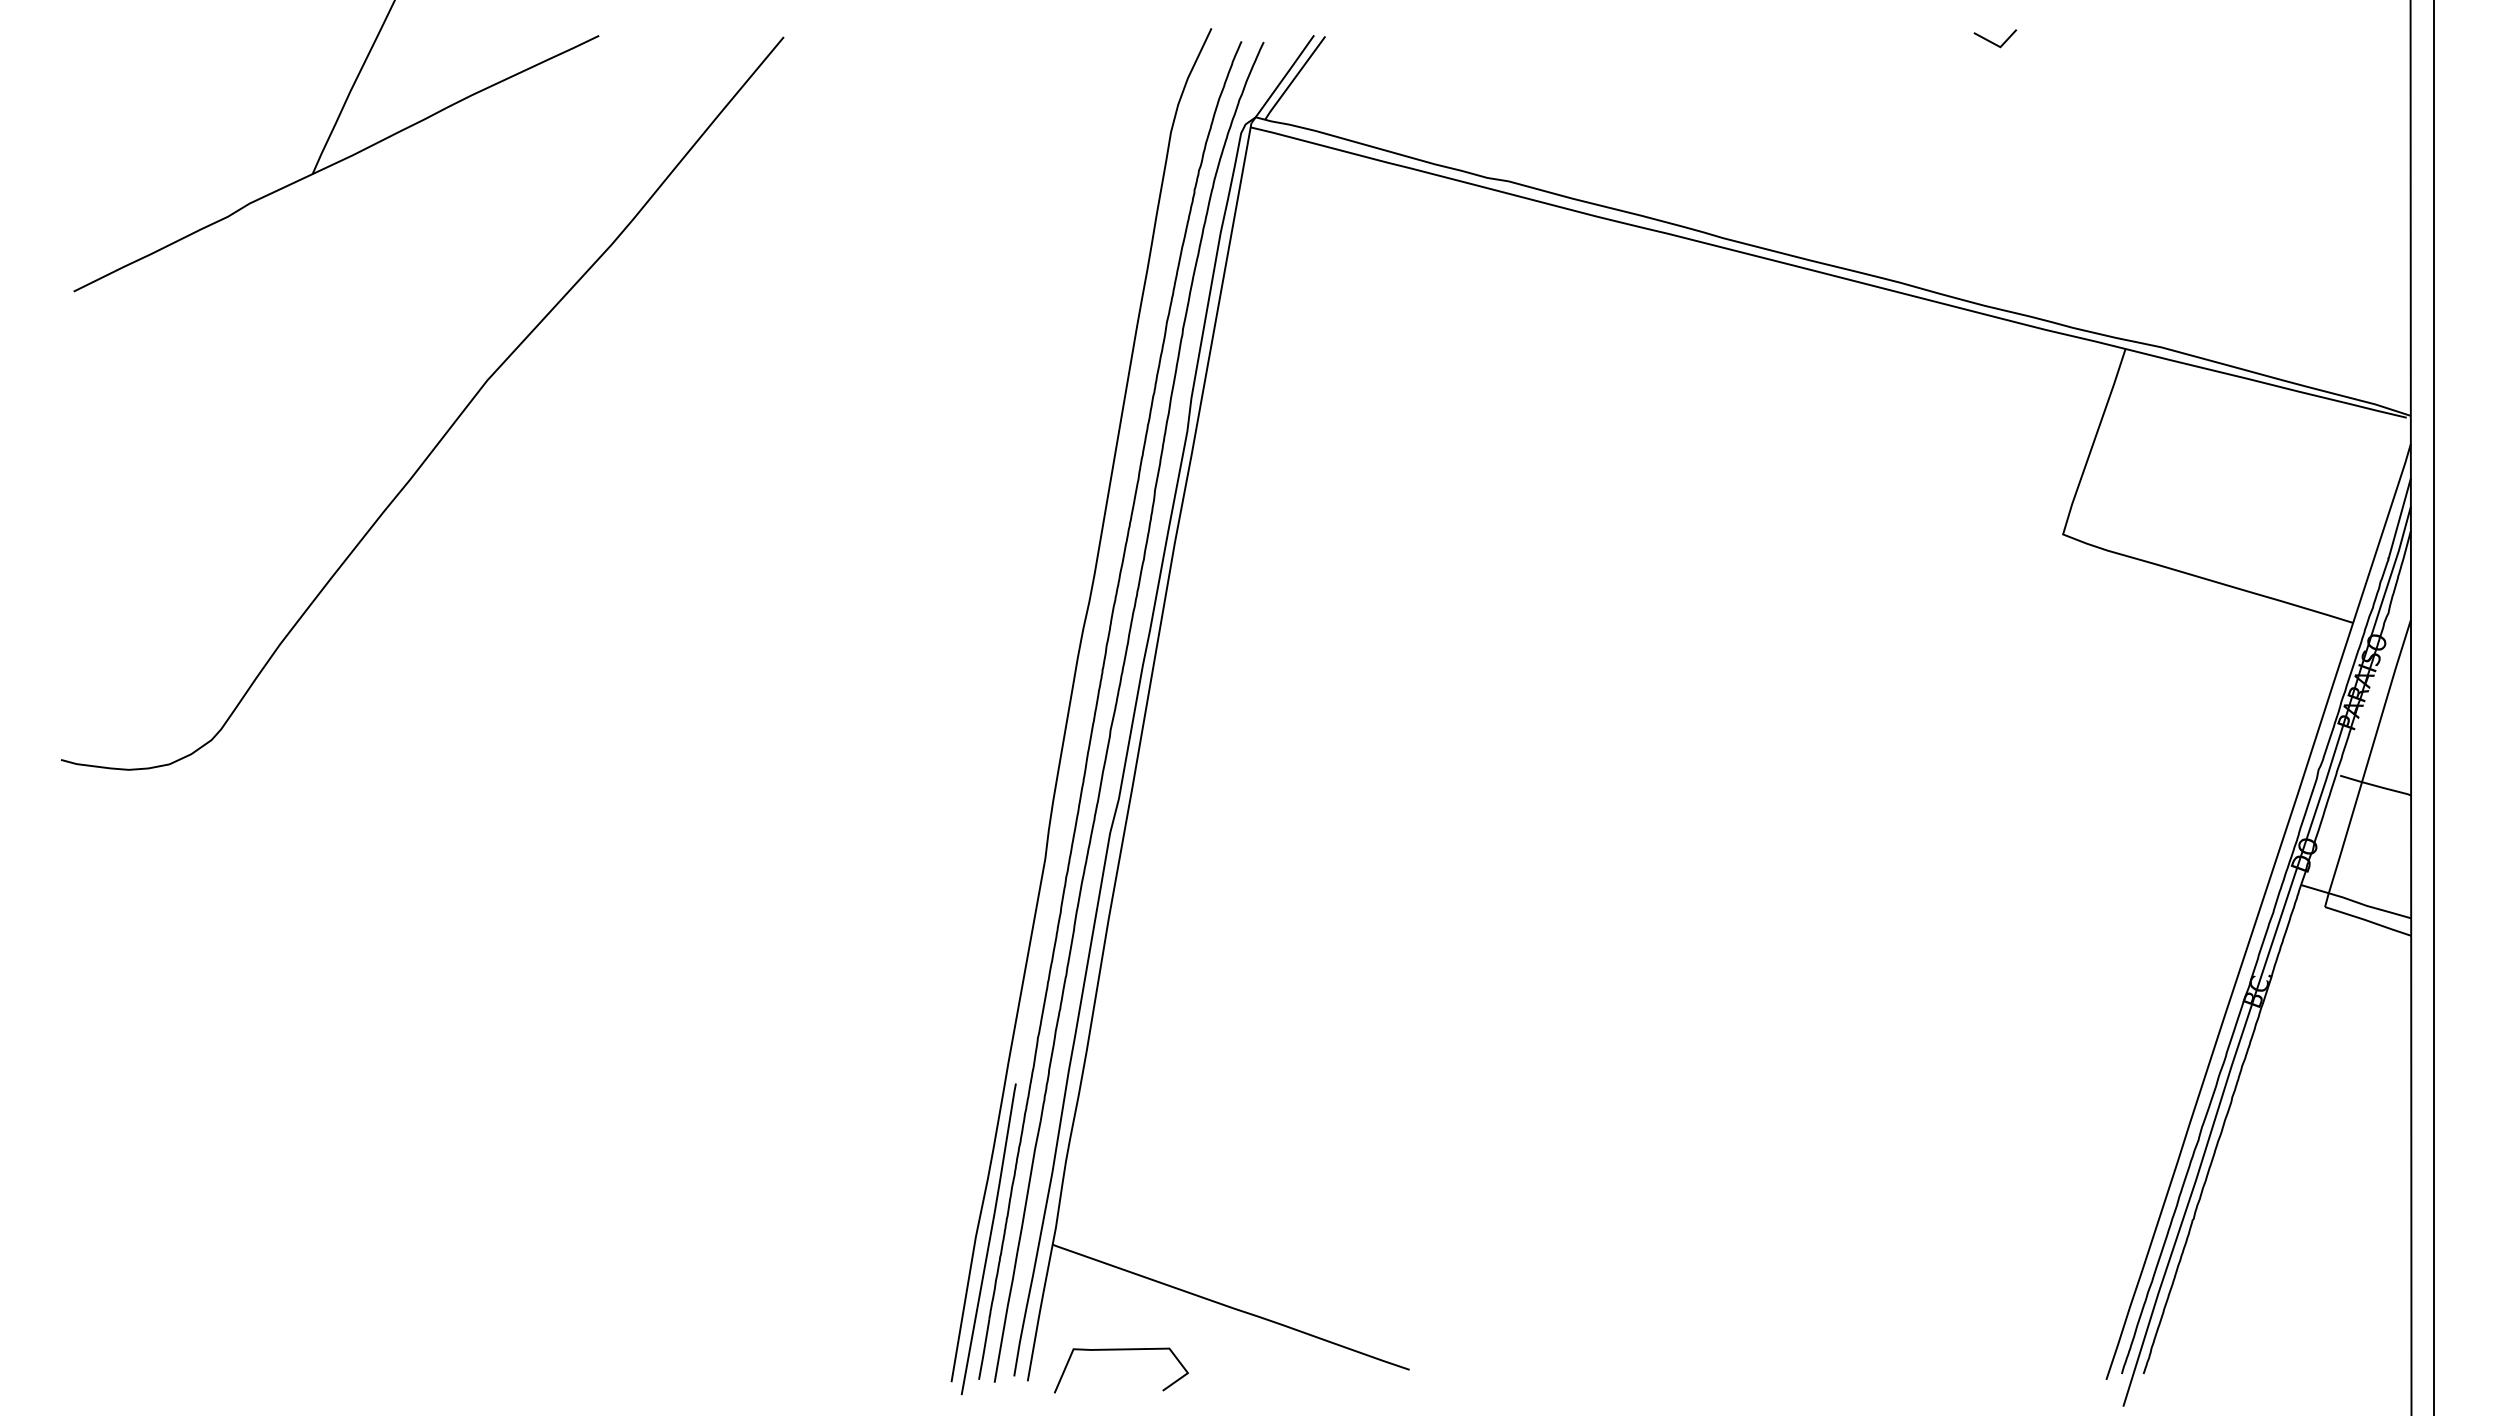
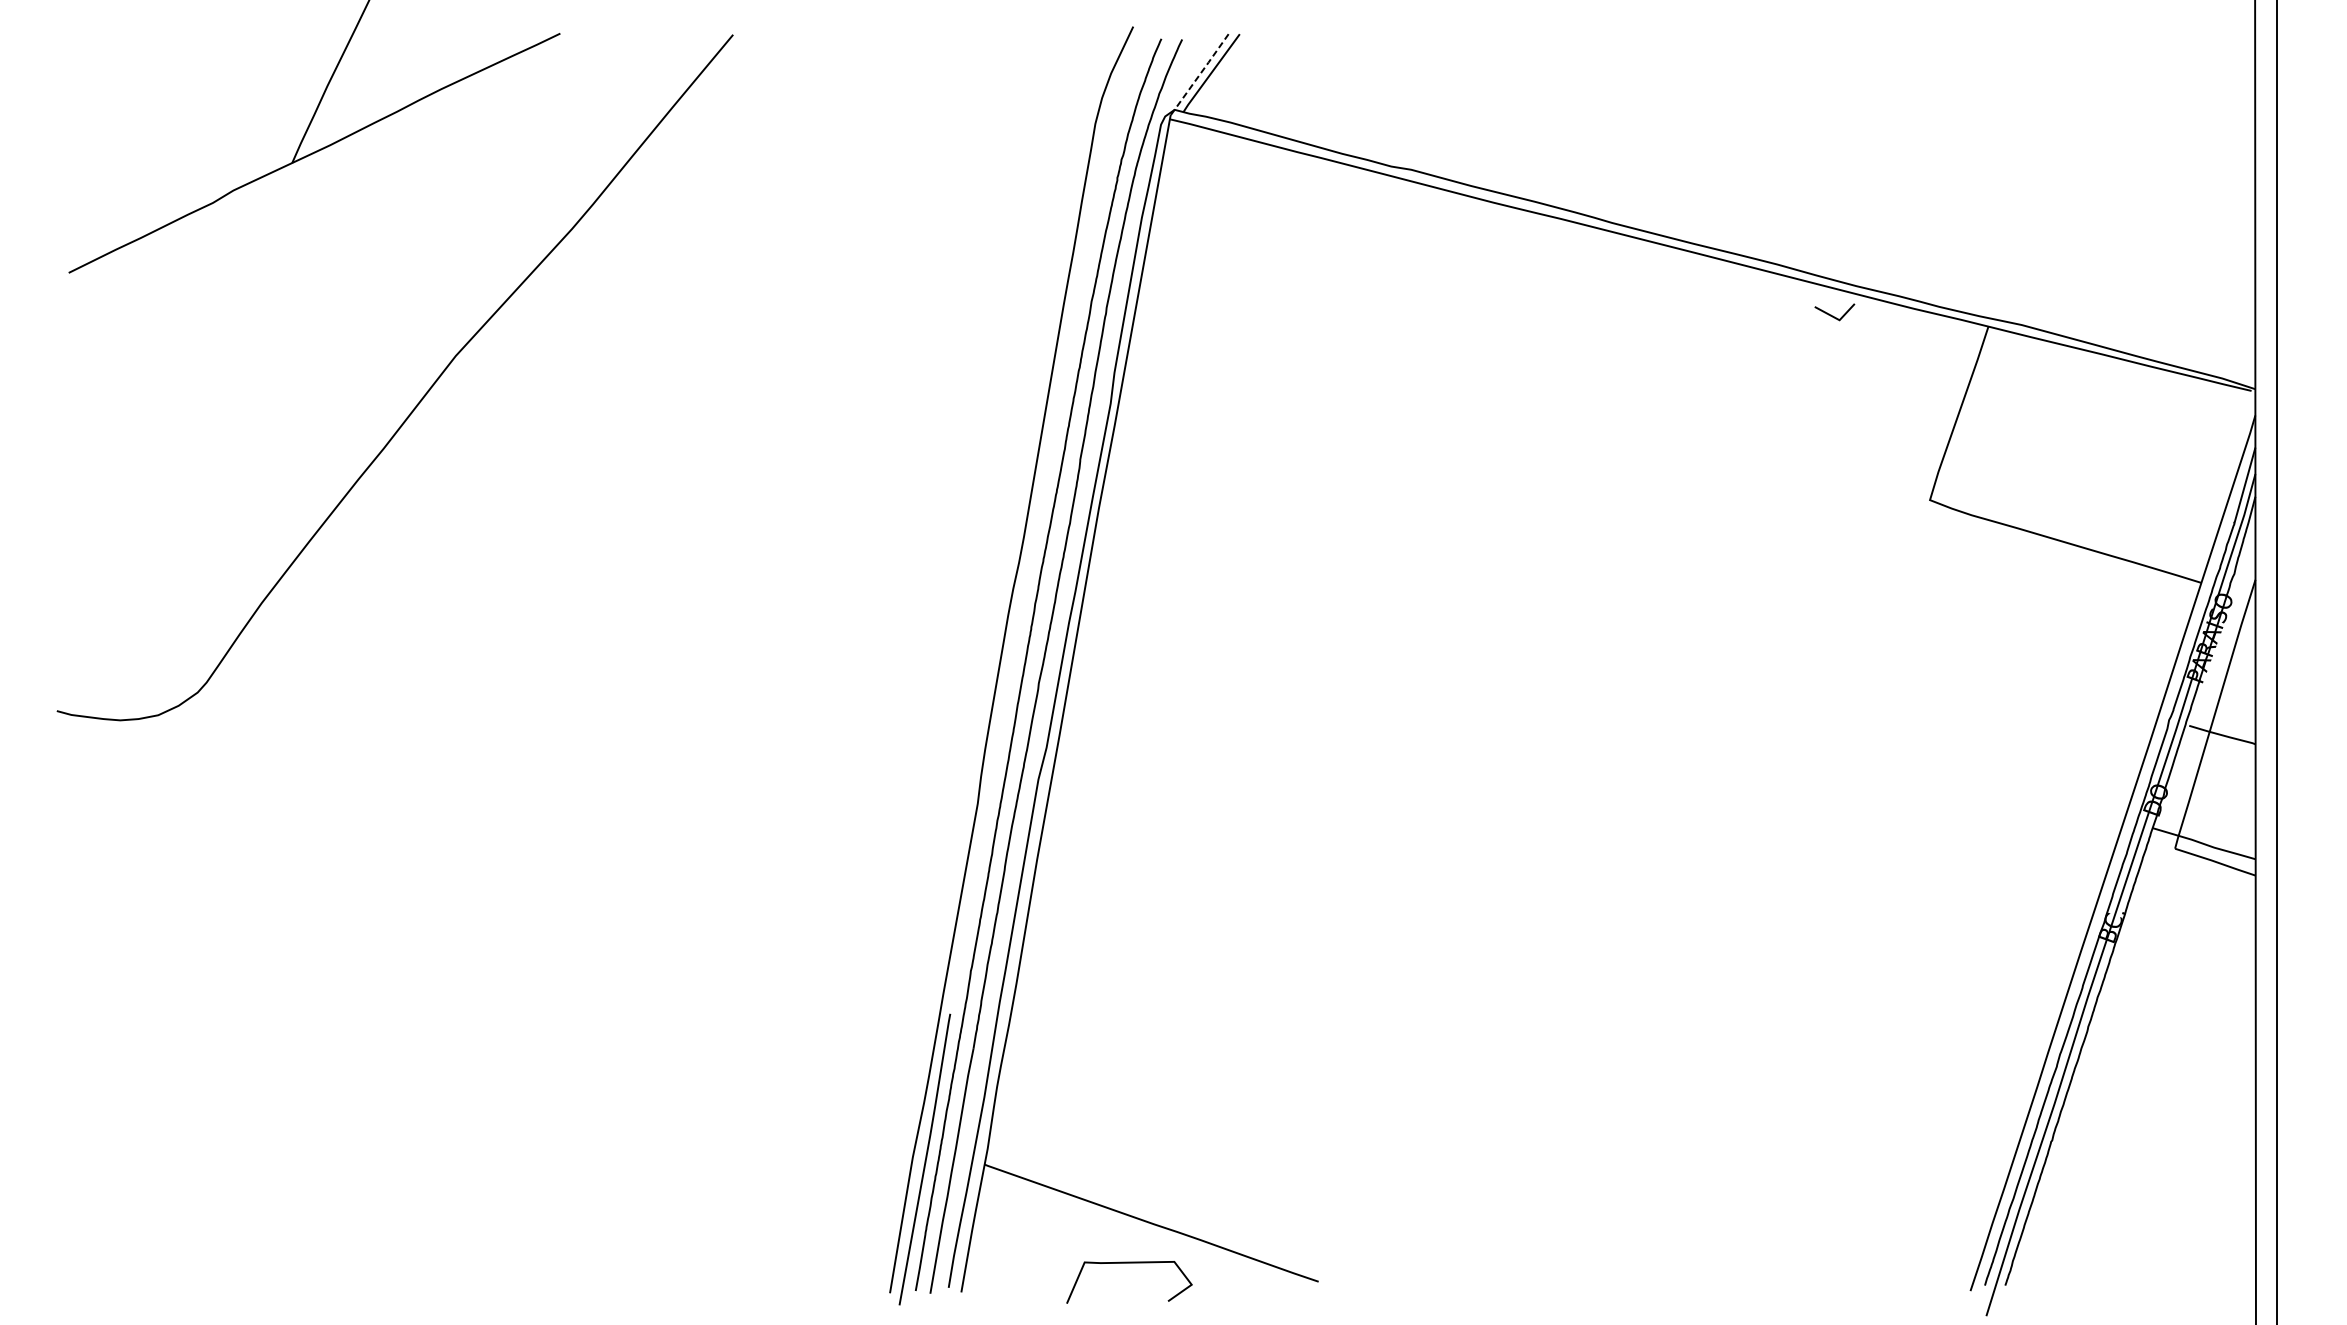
line: (1994, 42) -> (1834, 315), moved
line: (1283, 78) -> (1200, 73), solid -> dashed
curve: (1121, 1350) -> (1129, 1263), moved

